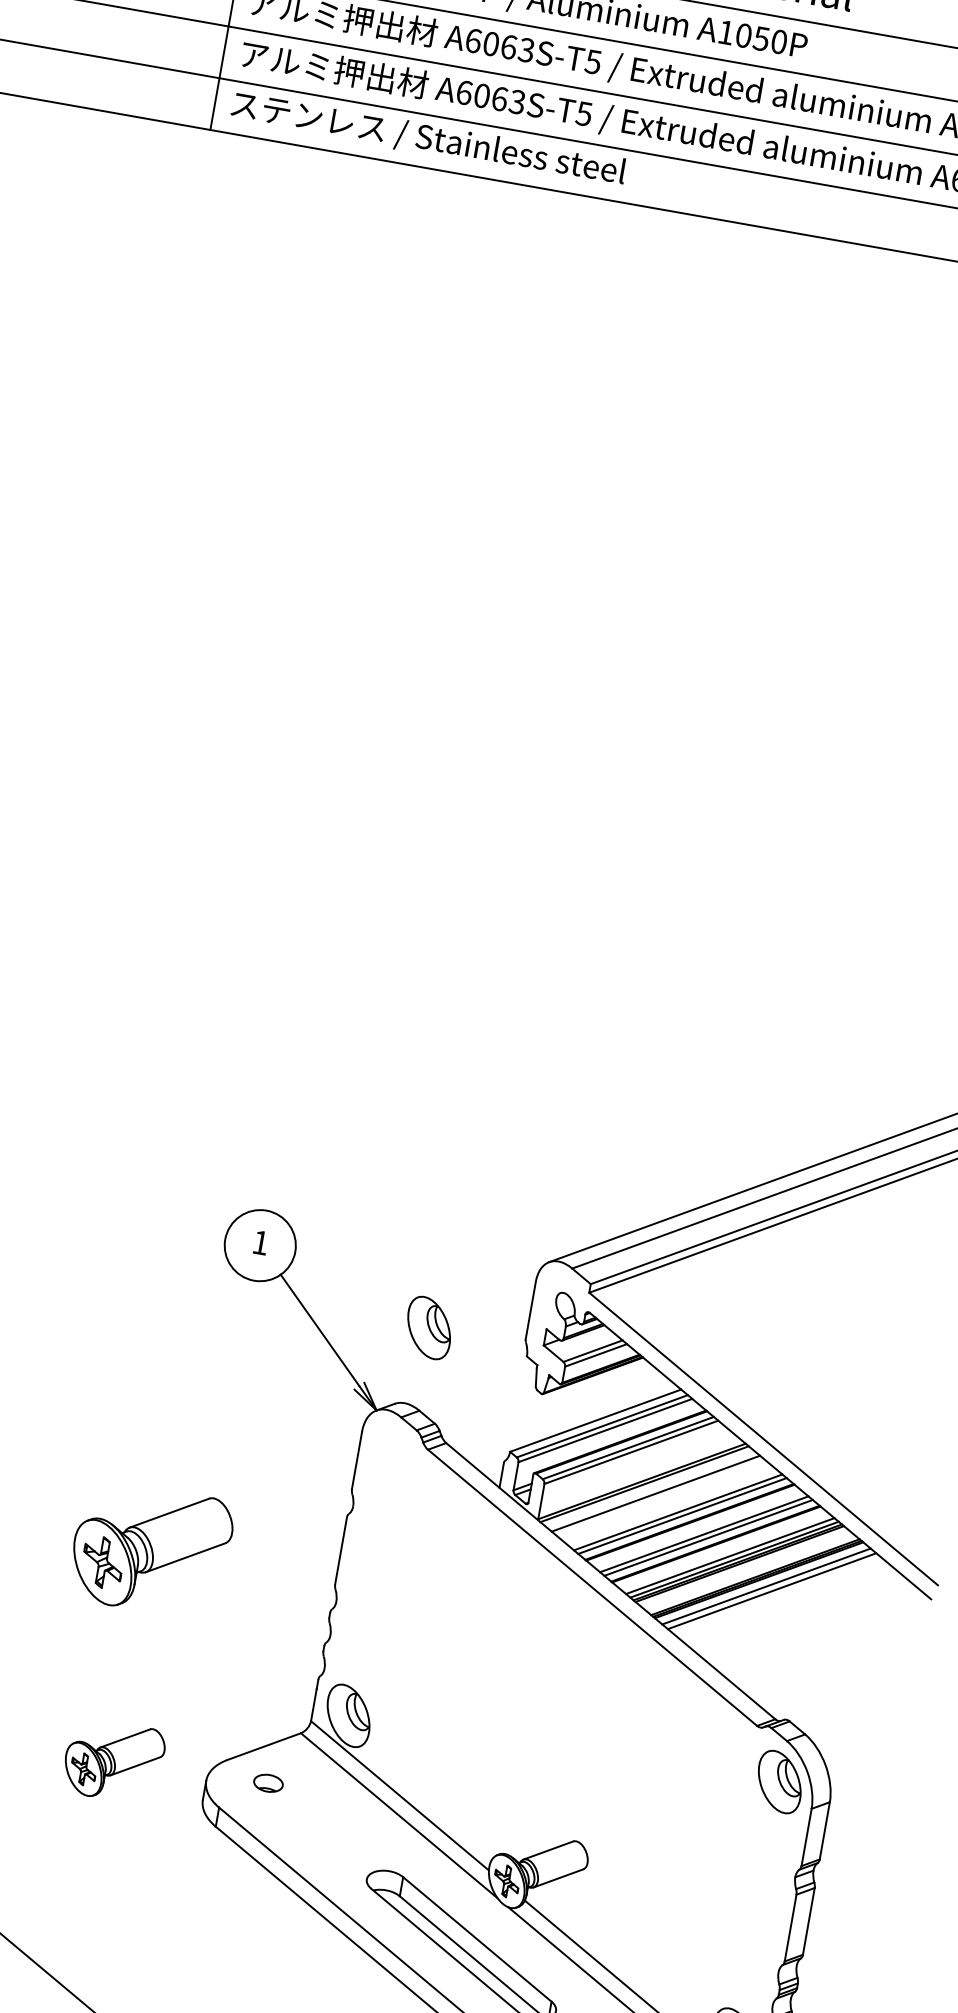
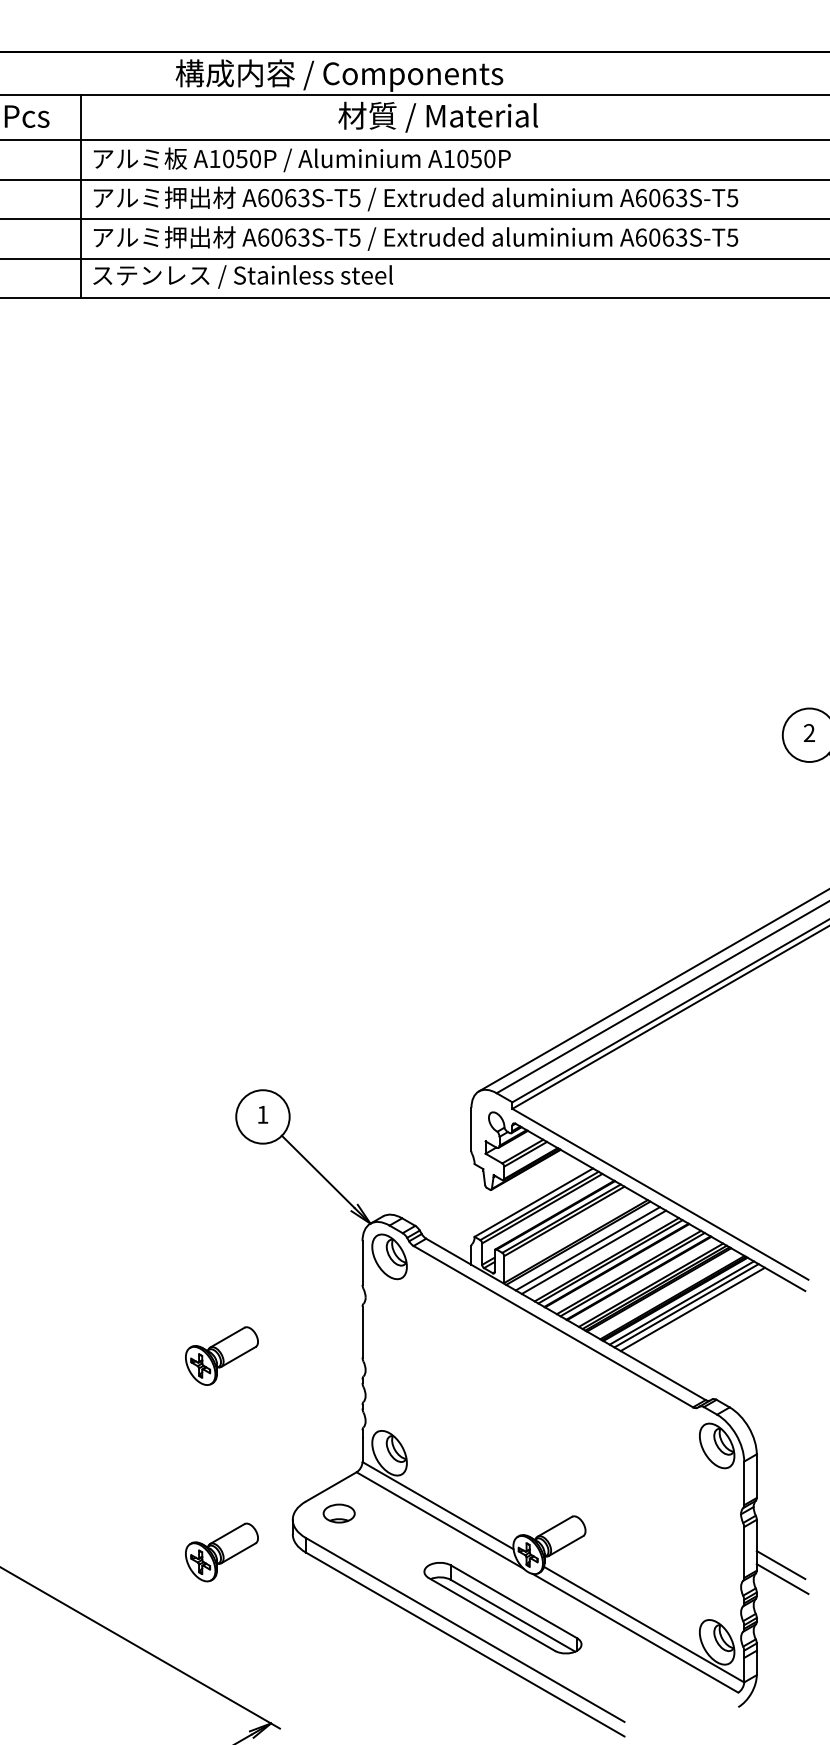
part: (429, 1327) -> (389, 1256), moved
line: (662, 1498) -> (593, 1251), added
part: (150, 1548) -> (221, 1355), size x0.62
line: (779, 1597) -> (692, 1309), added
part: (113, 1761) -> (221, 1552), moved
part: (267, 1783) -> (338, 1513), size x1.43
line: (835, 1953) -> (780, 1565), added
line: (834, 1971) -> (782, 1578), added

